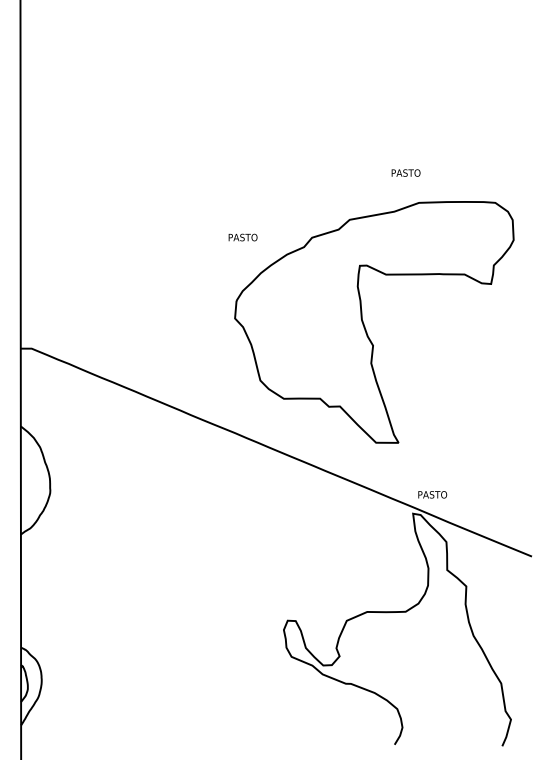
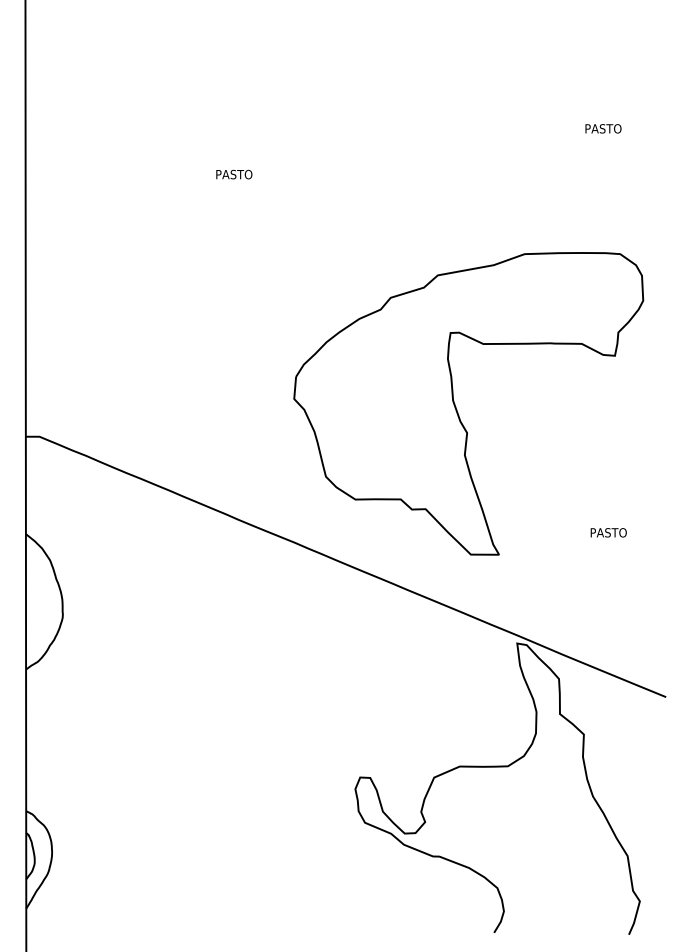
text: (406, 172) -> (603, 128), moved
text: (243, 237) -> (234, 174), moved
text: (432, 494) -> (608, 532), moved

